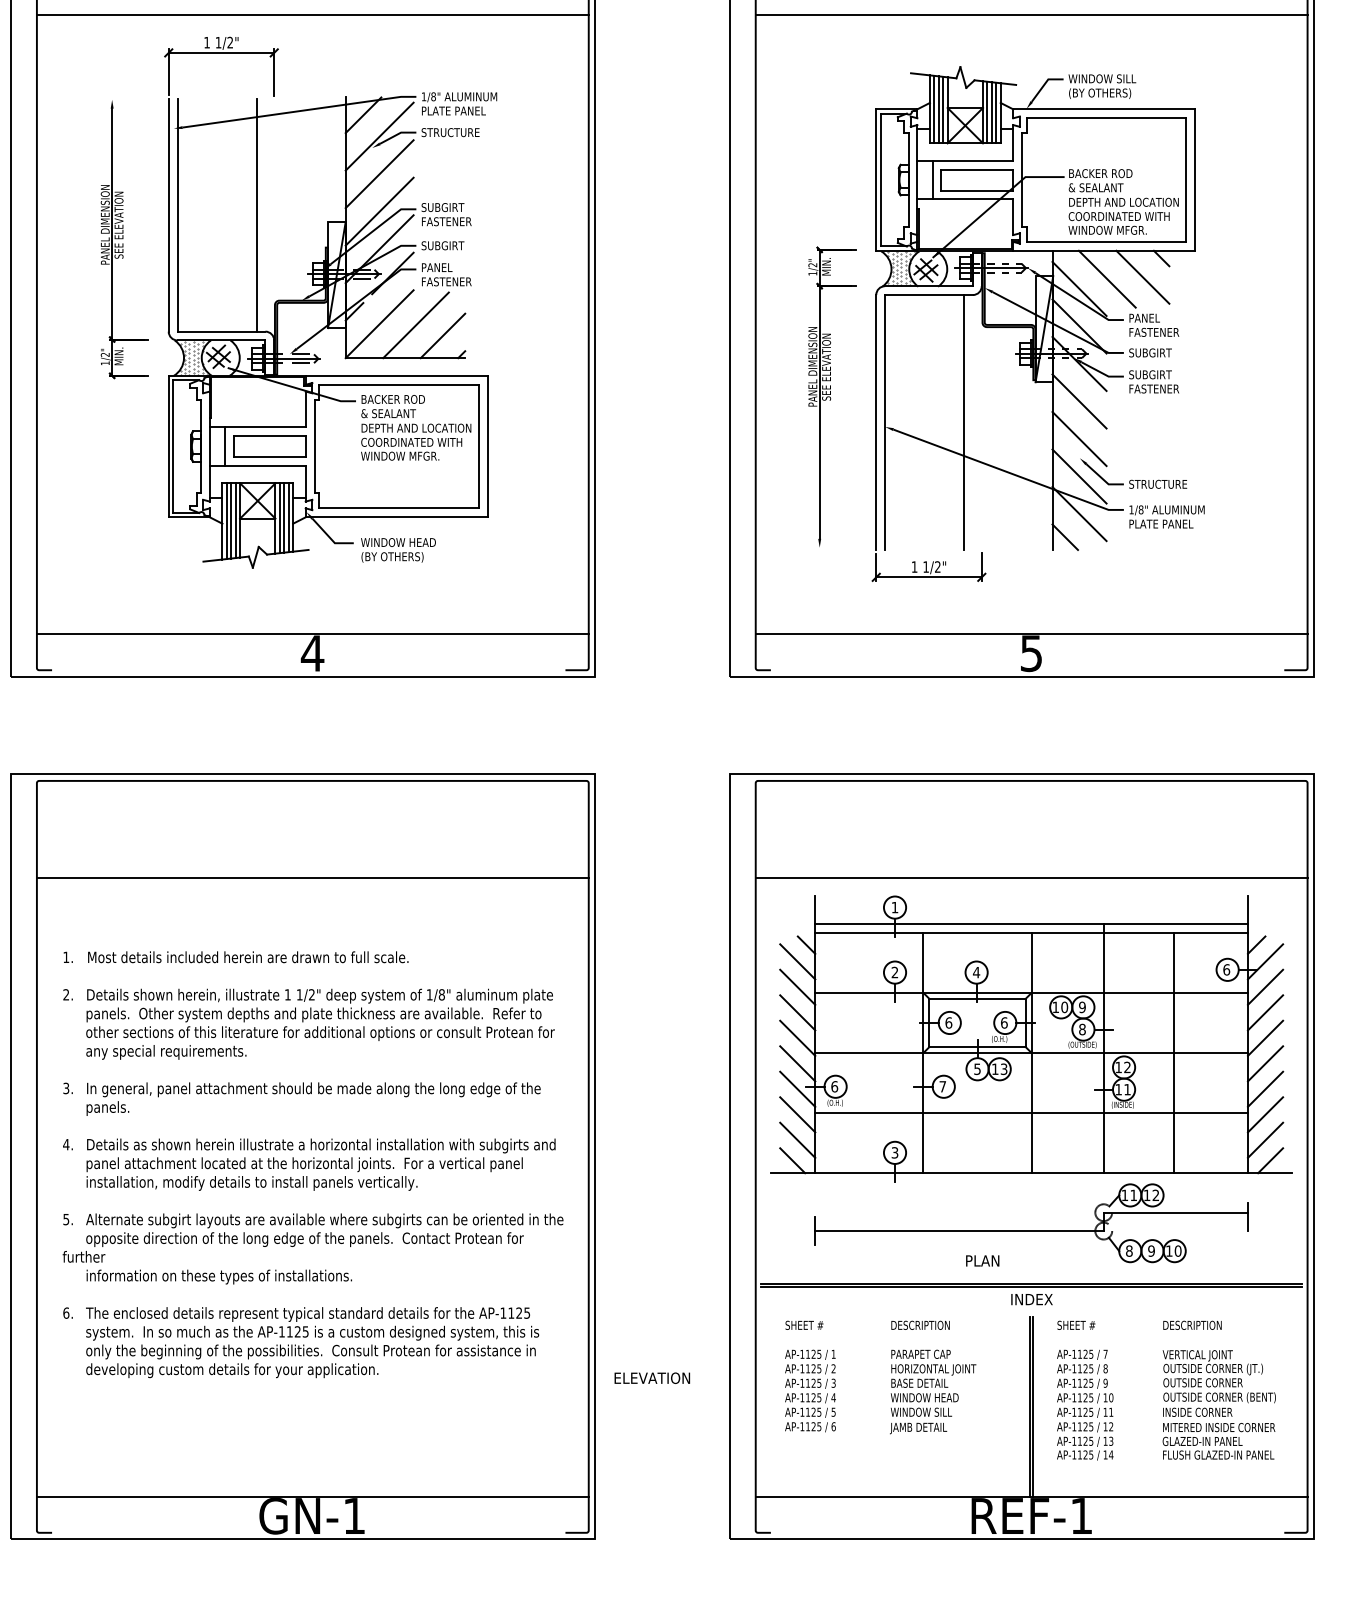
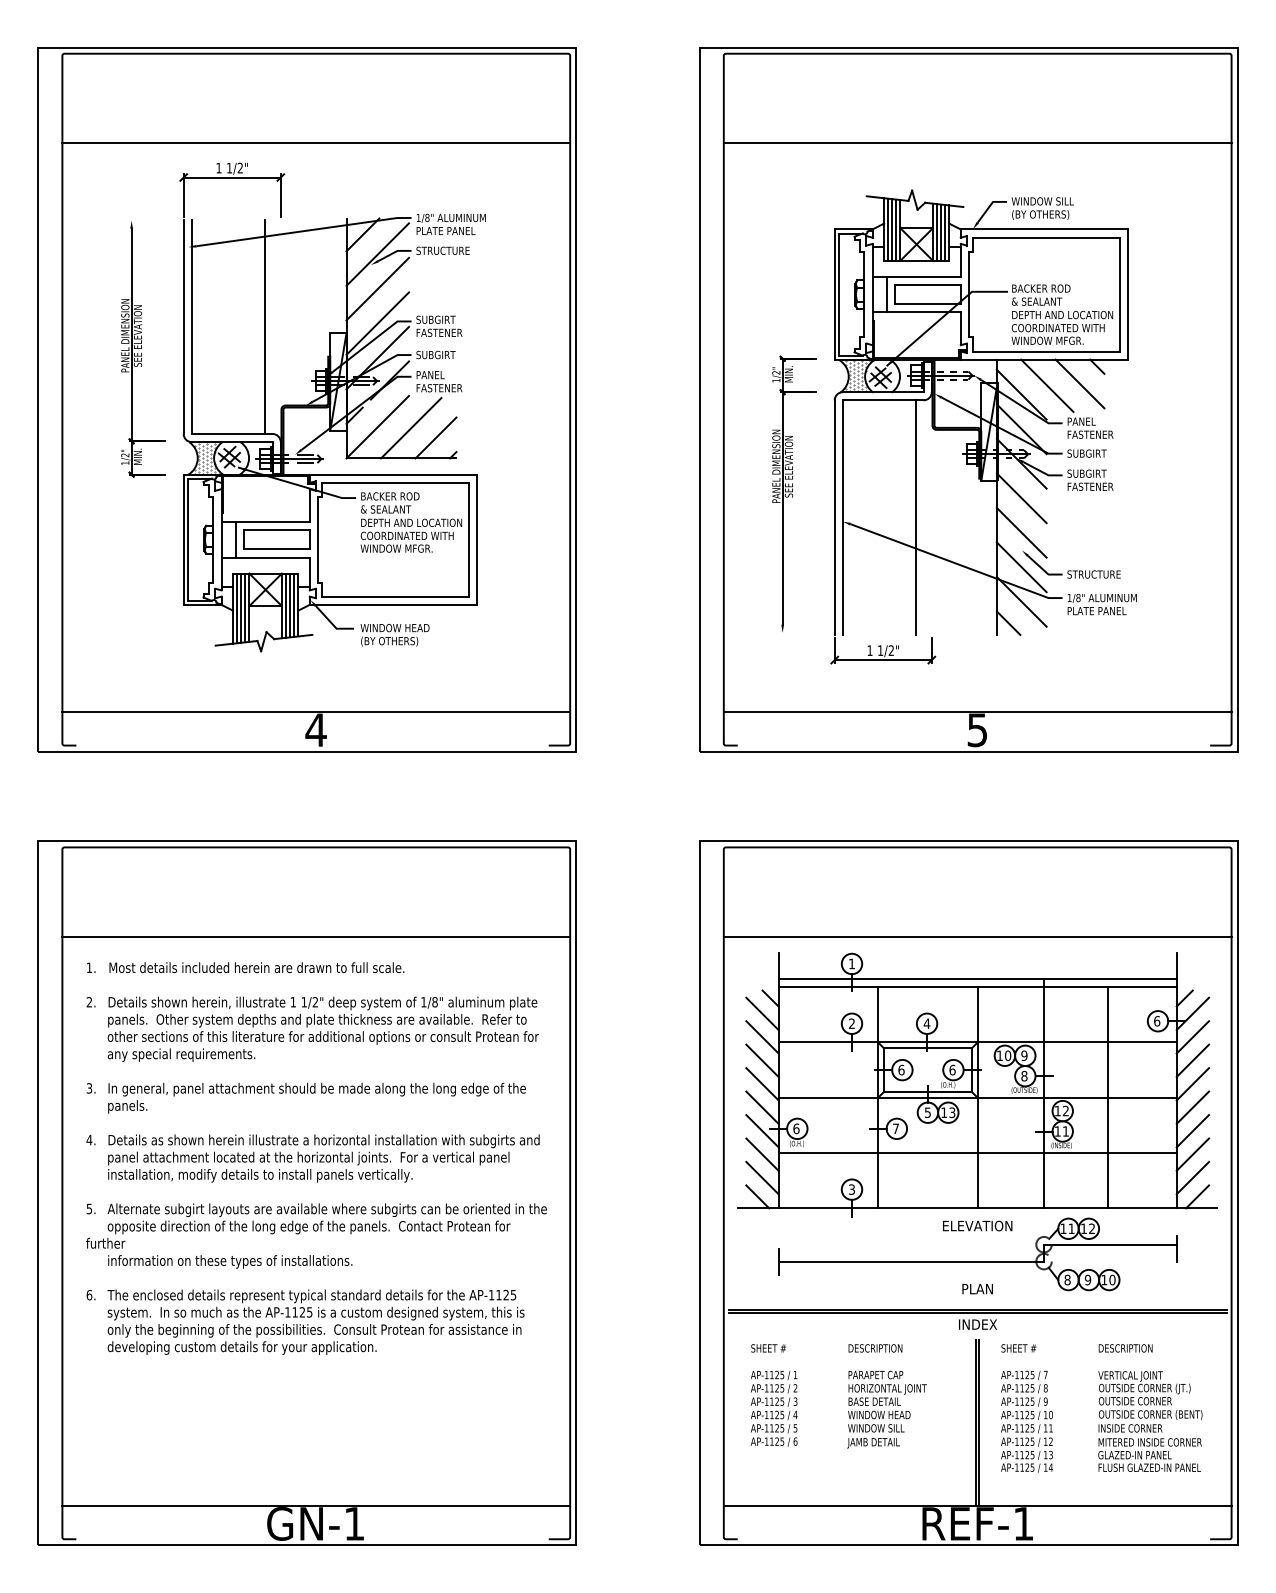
text: (313, 1164) -> (316, 1158), moved
text: (982, 1261) -> (977, 1289), moved
text: (652, 1377) -> (977, 1225), moved

